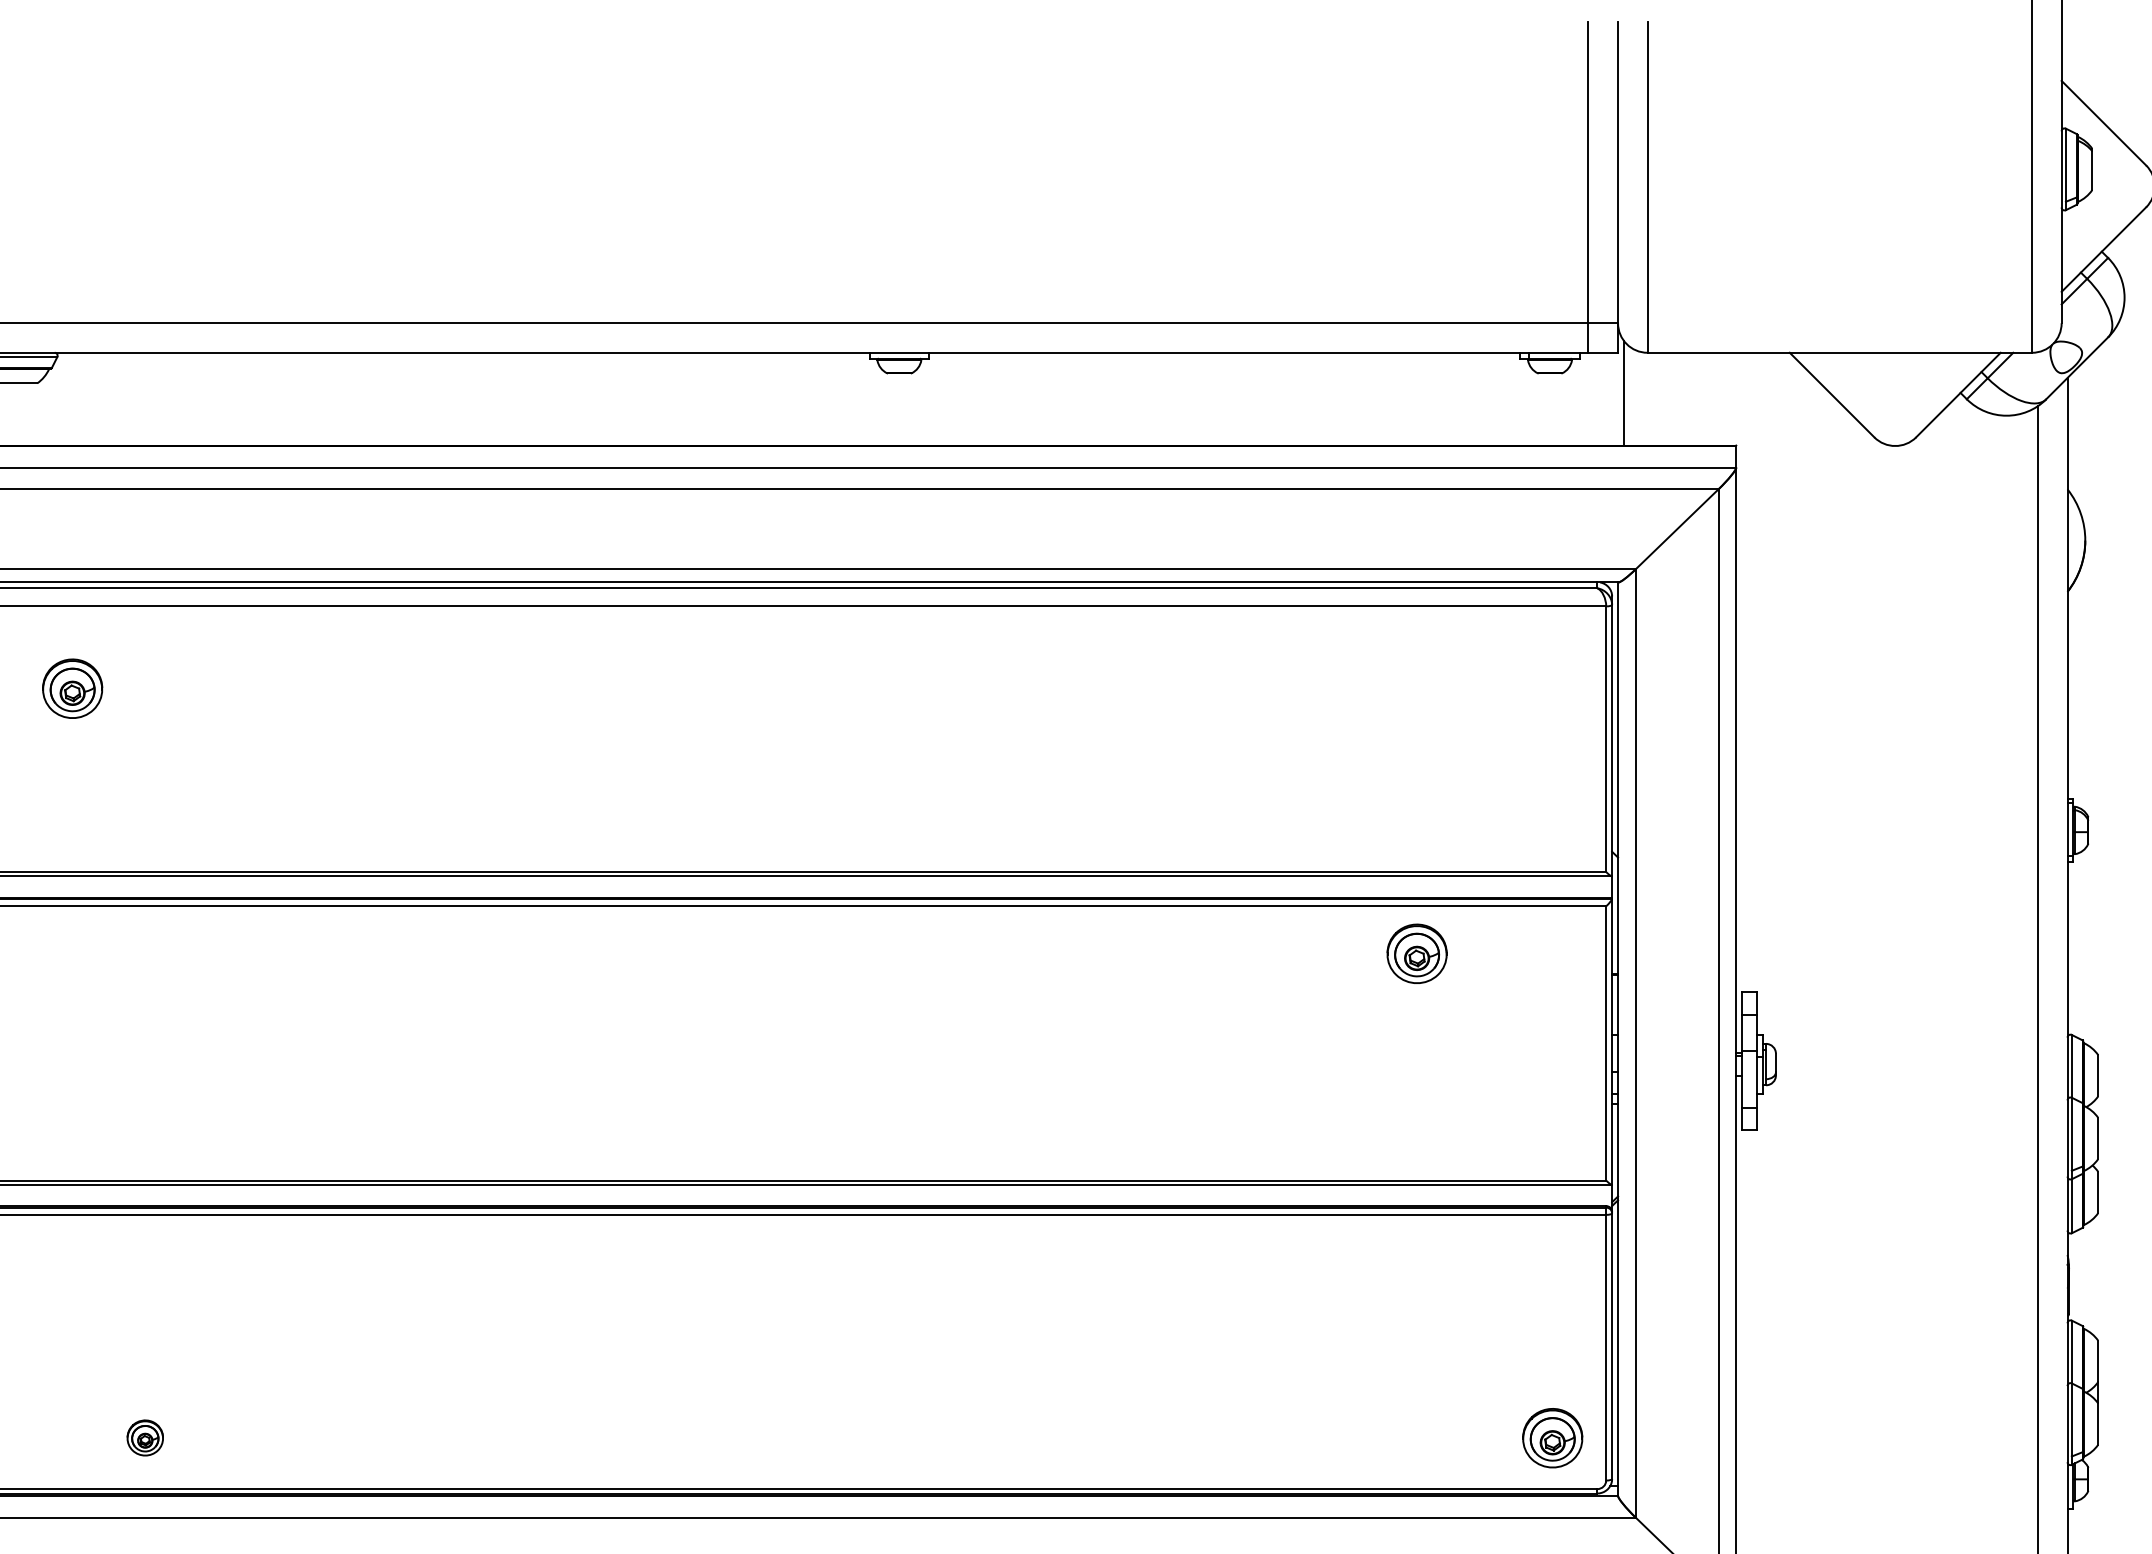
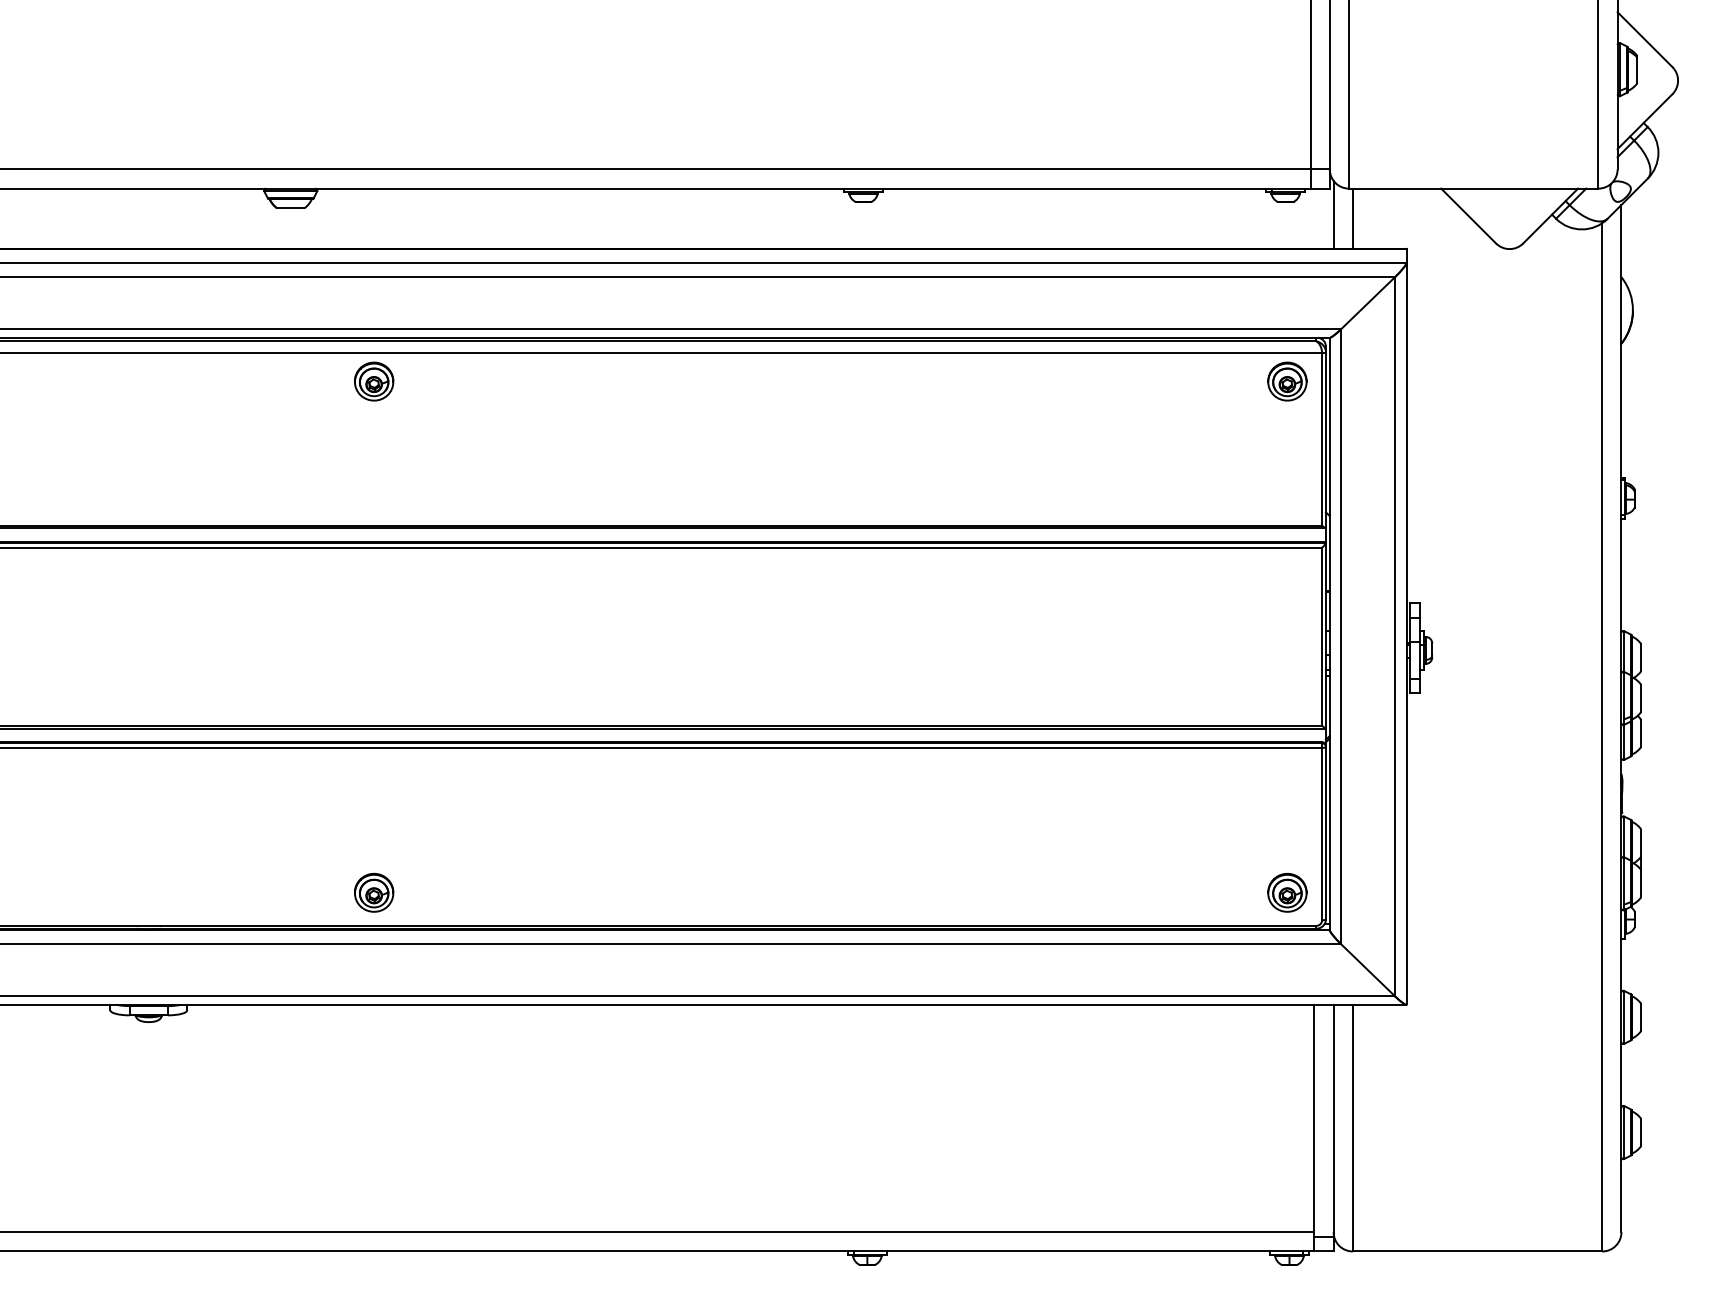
line: (1653, 398) -> (1352, 218), added
part: (73, 688) -> (374, 381), moved
part: (1417, 953) -> (1287, 381), moved
part: (145, 1437) -> (374, 892), size x1.67

